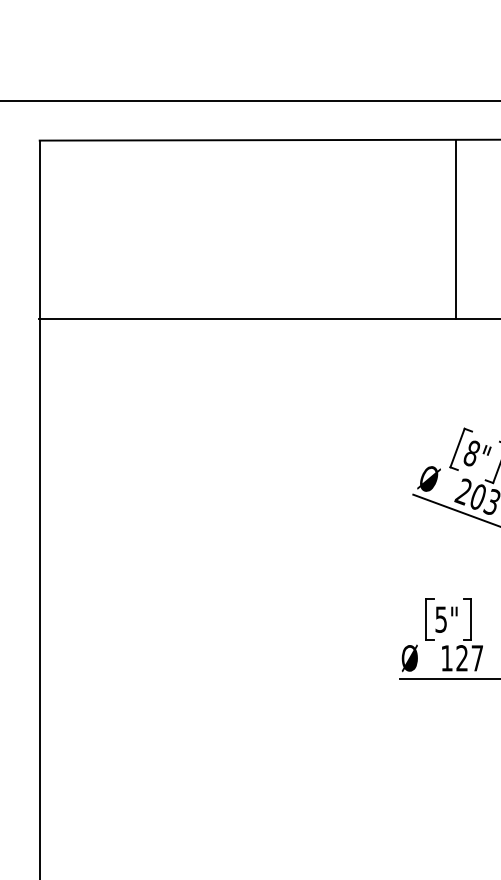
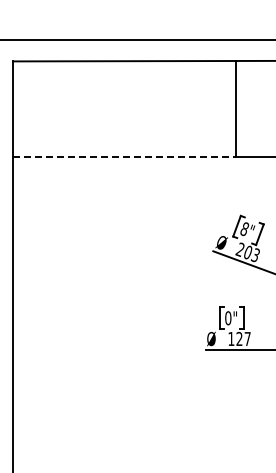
line: (247, 319) -> (124, 157), solid -> dashed
text: (441, 620) -> (228, 318), 5" -> 0"

